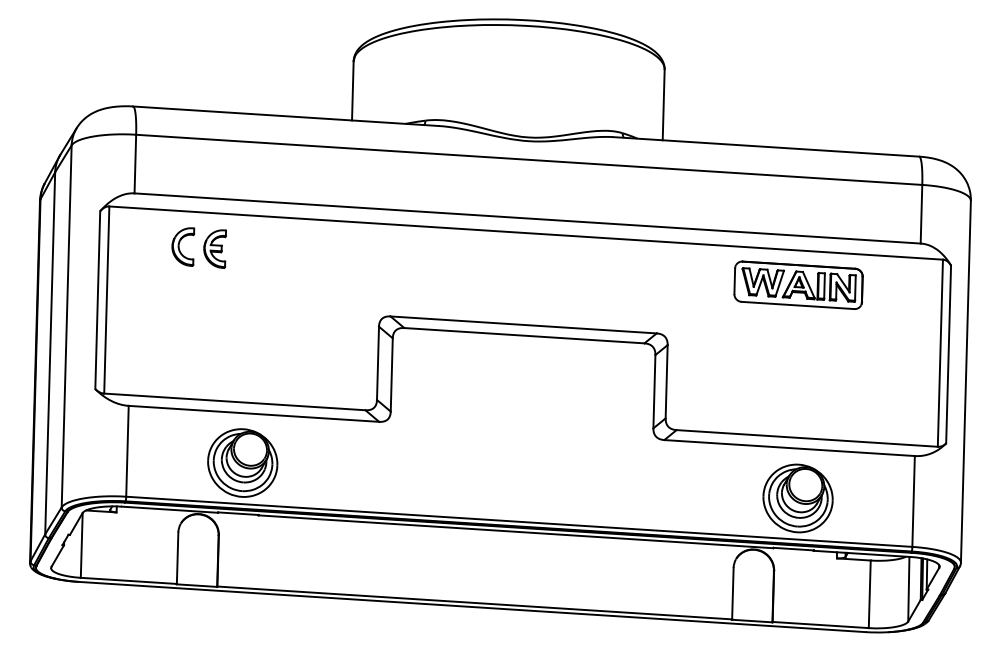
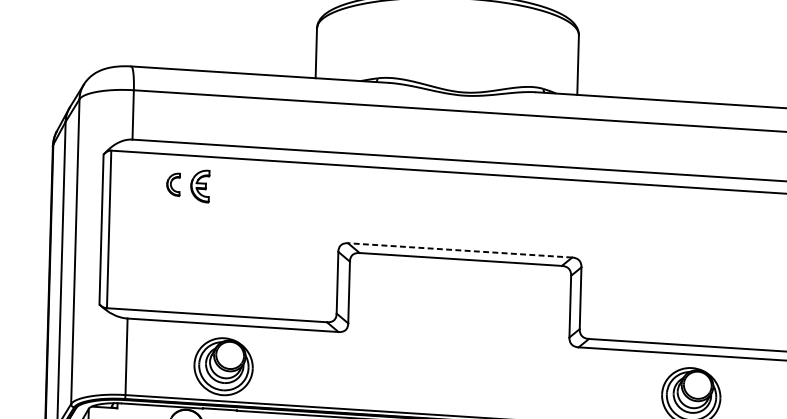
part: (183, 246) -> (173, 184), size x0.7
part: (798, 284) -> (691, 216), removed
line: (523, 324) -> (460, 250), solid -> dashed

